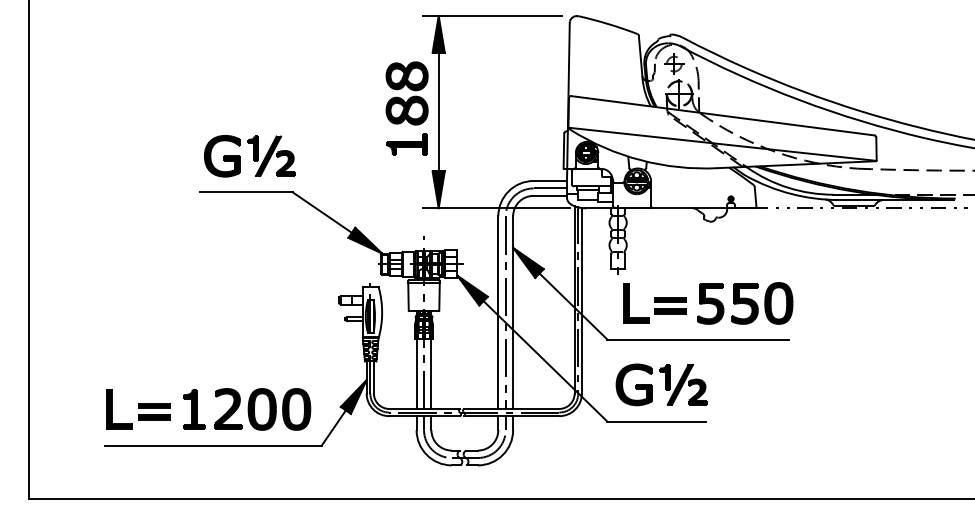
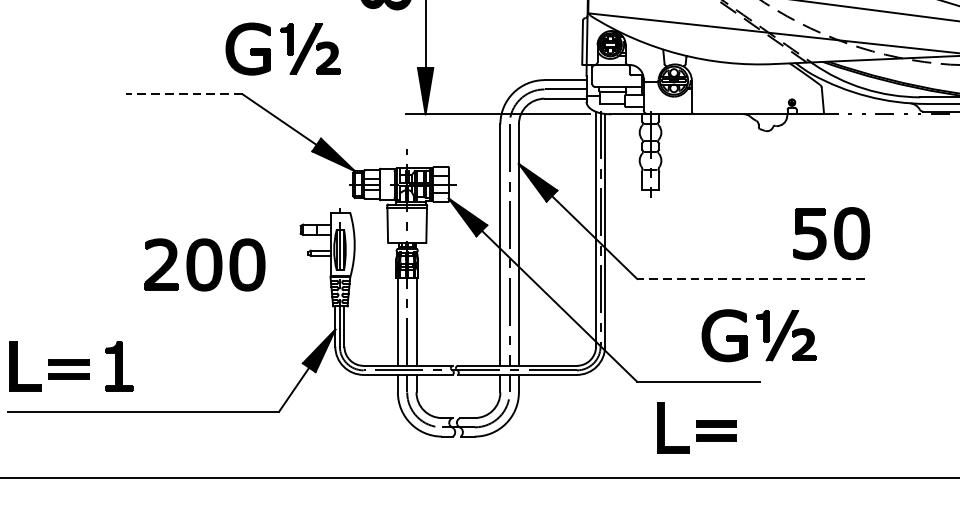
part: (406, 144) -> (385, 34), removed
part: (249, 156) -> (282, 49), moved
line: (245, 192) -> (183, 94), solid -> dashed
part: (654, 303) -> (696, 427), moved
part: (710, 303) -> (766, 233), removed
line: (698, 339) -> (751, 278), solid -> dashed
part: (661, 384) -> (758, 335), moved
part: (262, 409) -> (204, 265), moved

